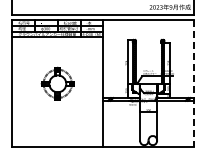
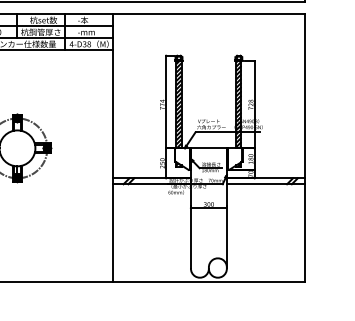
line: (193, 83) -> (303, 147), dashed -> solid

